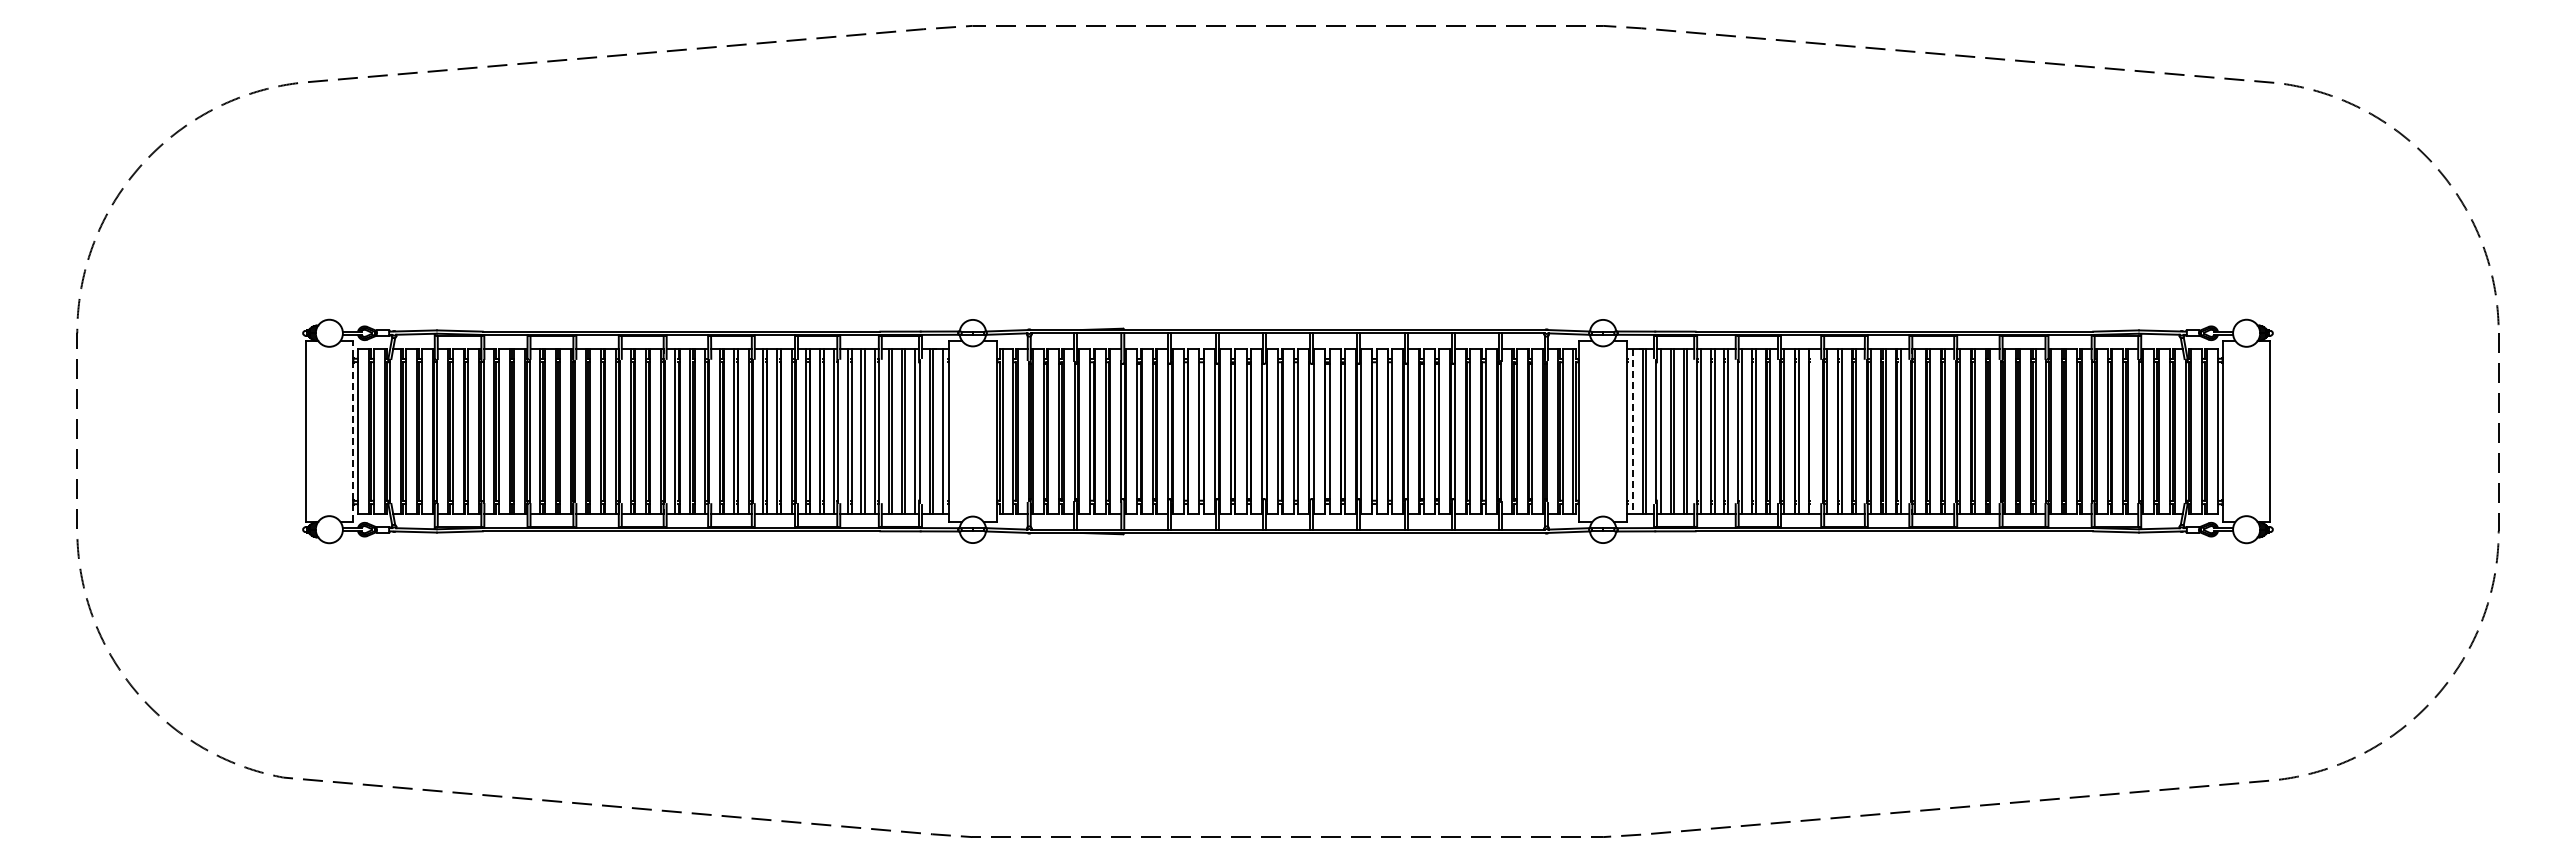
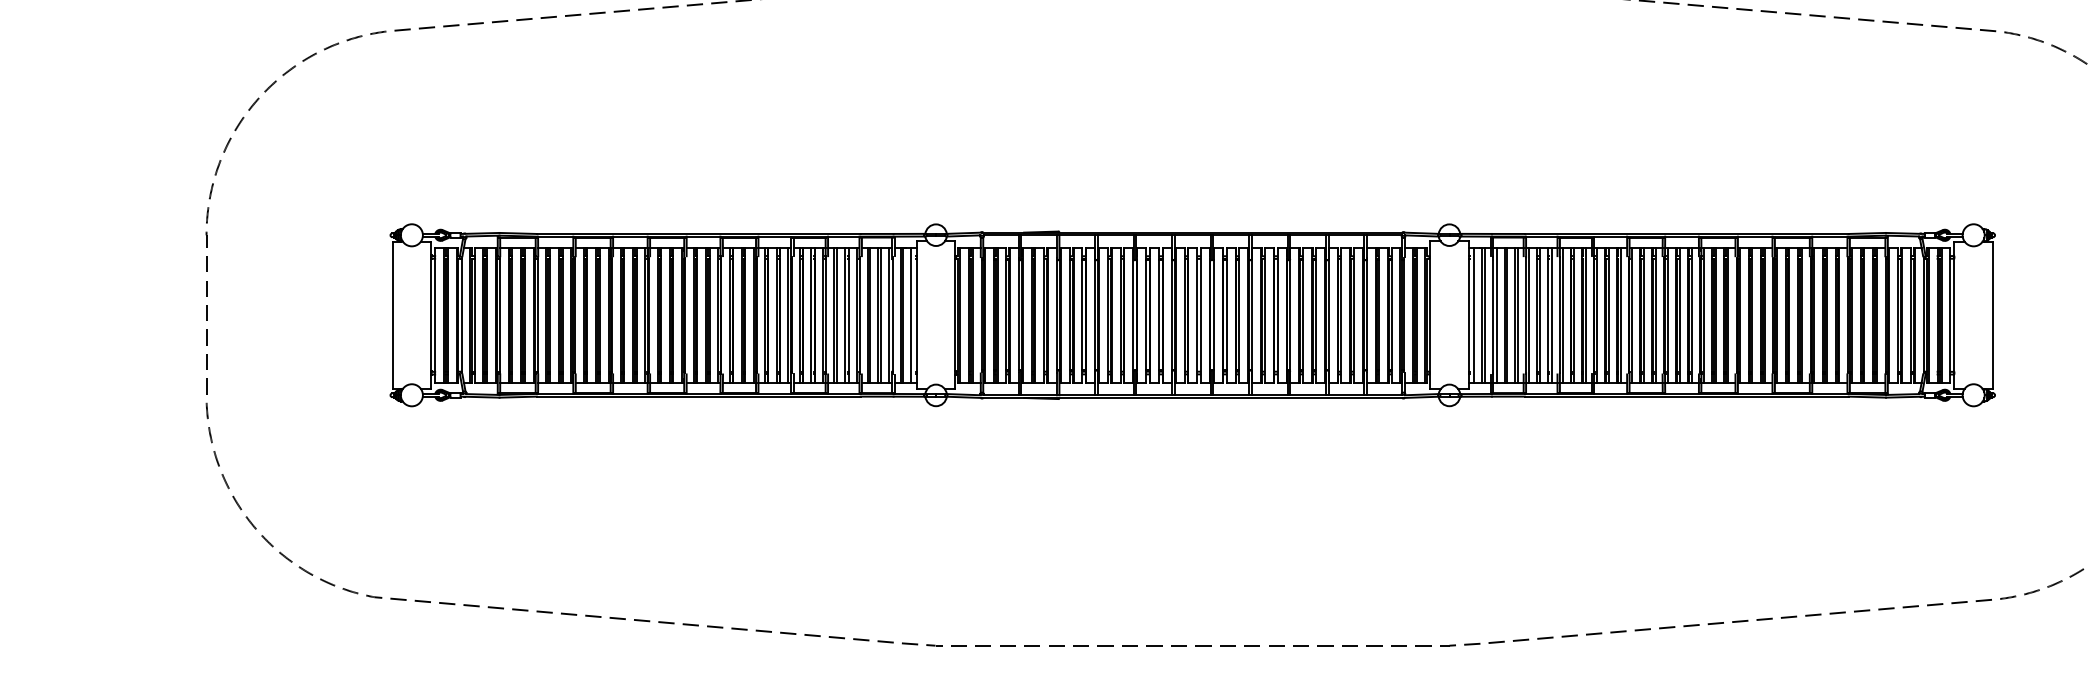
line: (353, 431) -> (431, 315), dashed -> solid
line: (1633, 431) -> (1474, 315), dashed -> solid
line: (1813, 431) -> (1620, 315), added

